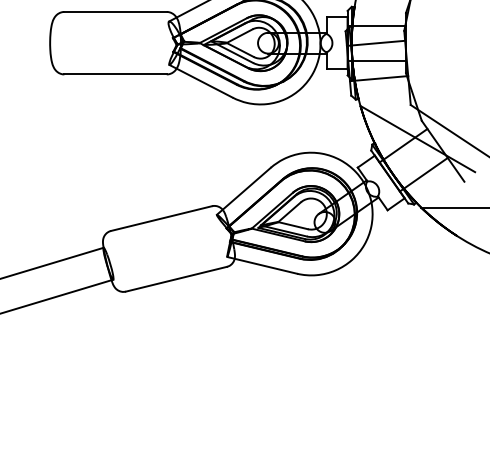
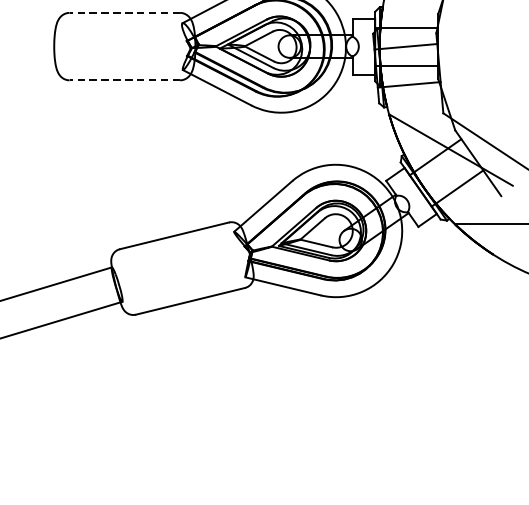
line: (115, 11) -> (124, 12), solid -> dashed
line: (115, 74) -> (124, 80), solid -> dashed

